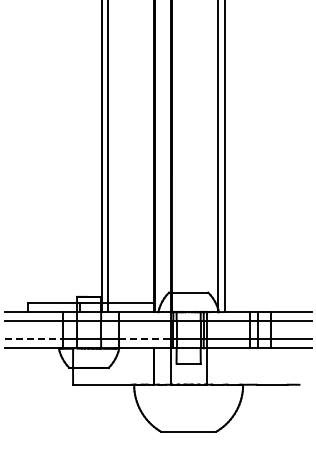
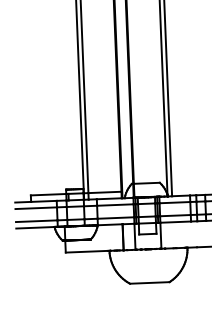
line: (34, 339) -> (36, 221), dashed -> solid
line: (144, 339) -> (115, 218), dashed -> solid

